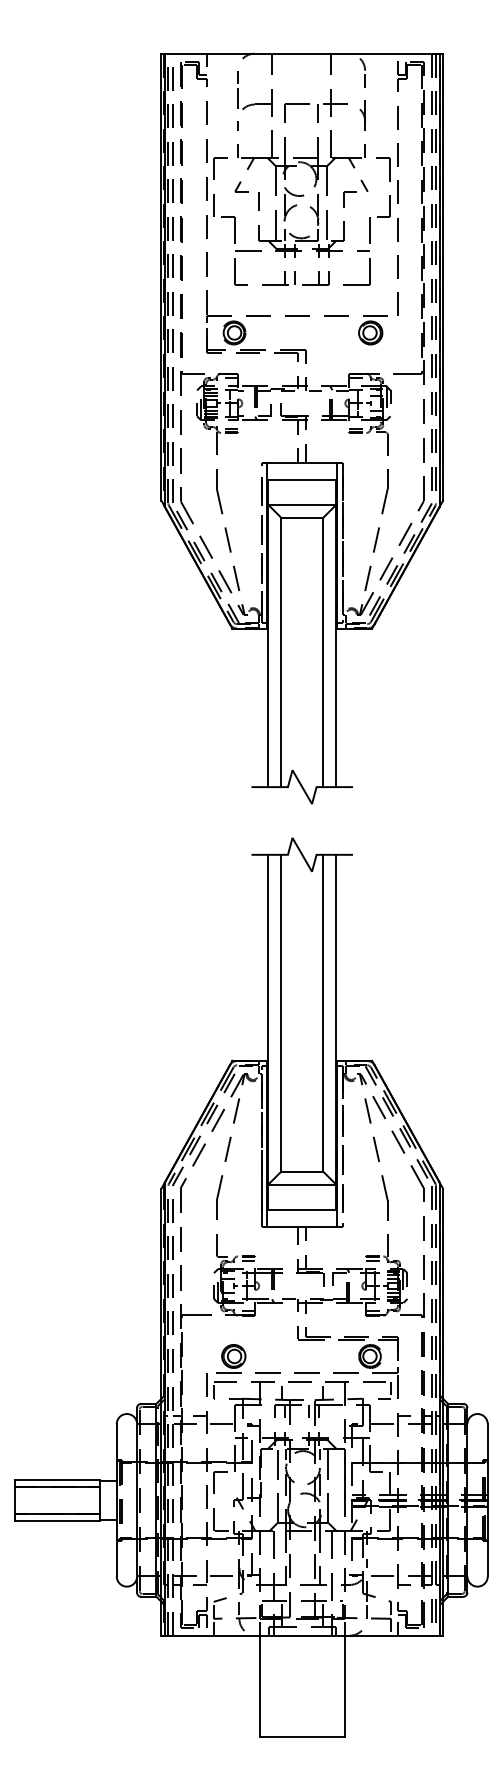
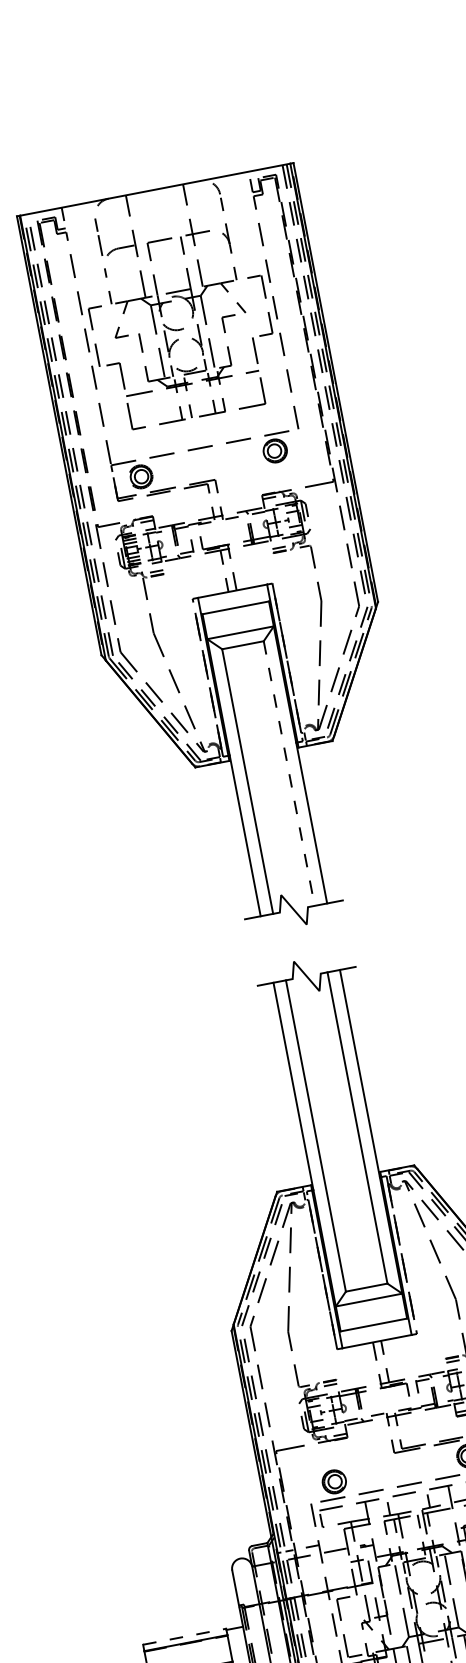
line: (323, 652) -> (289, 773), solid -> dashed
line: (58, 1480) -> (185, 1636), solid -> dashed

